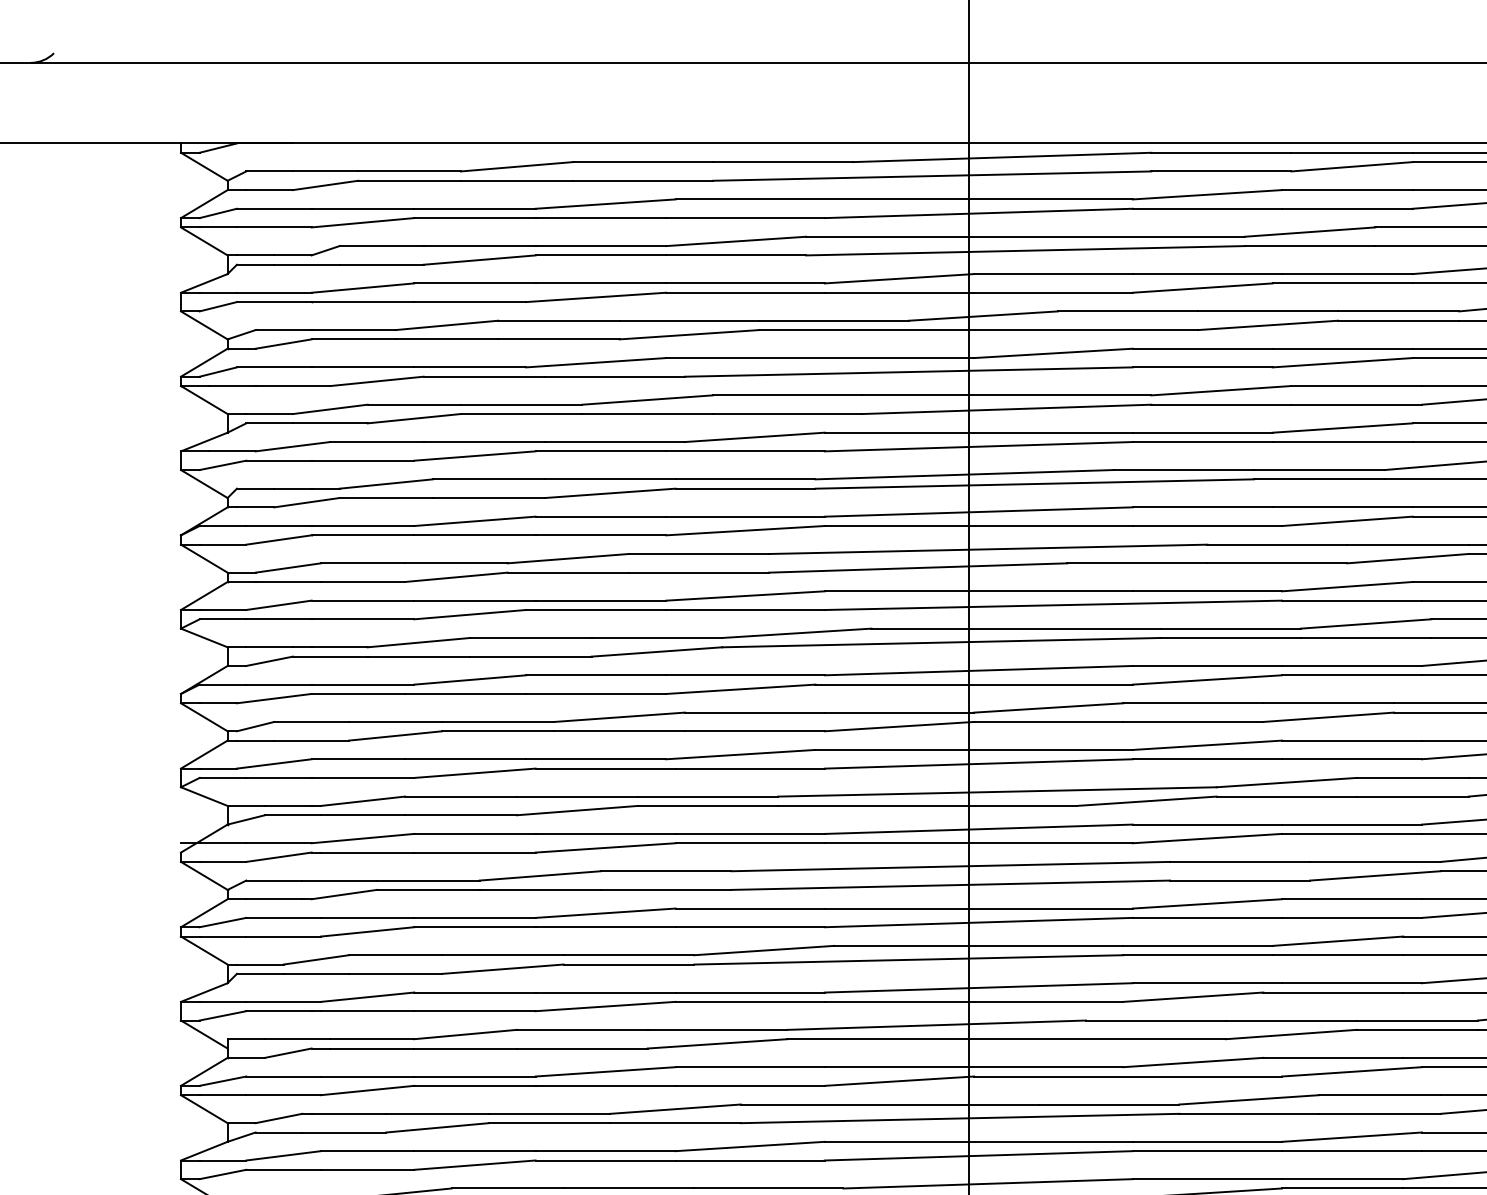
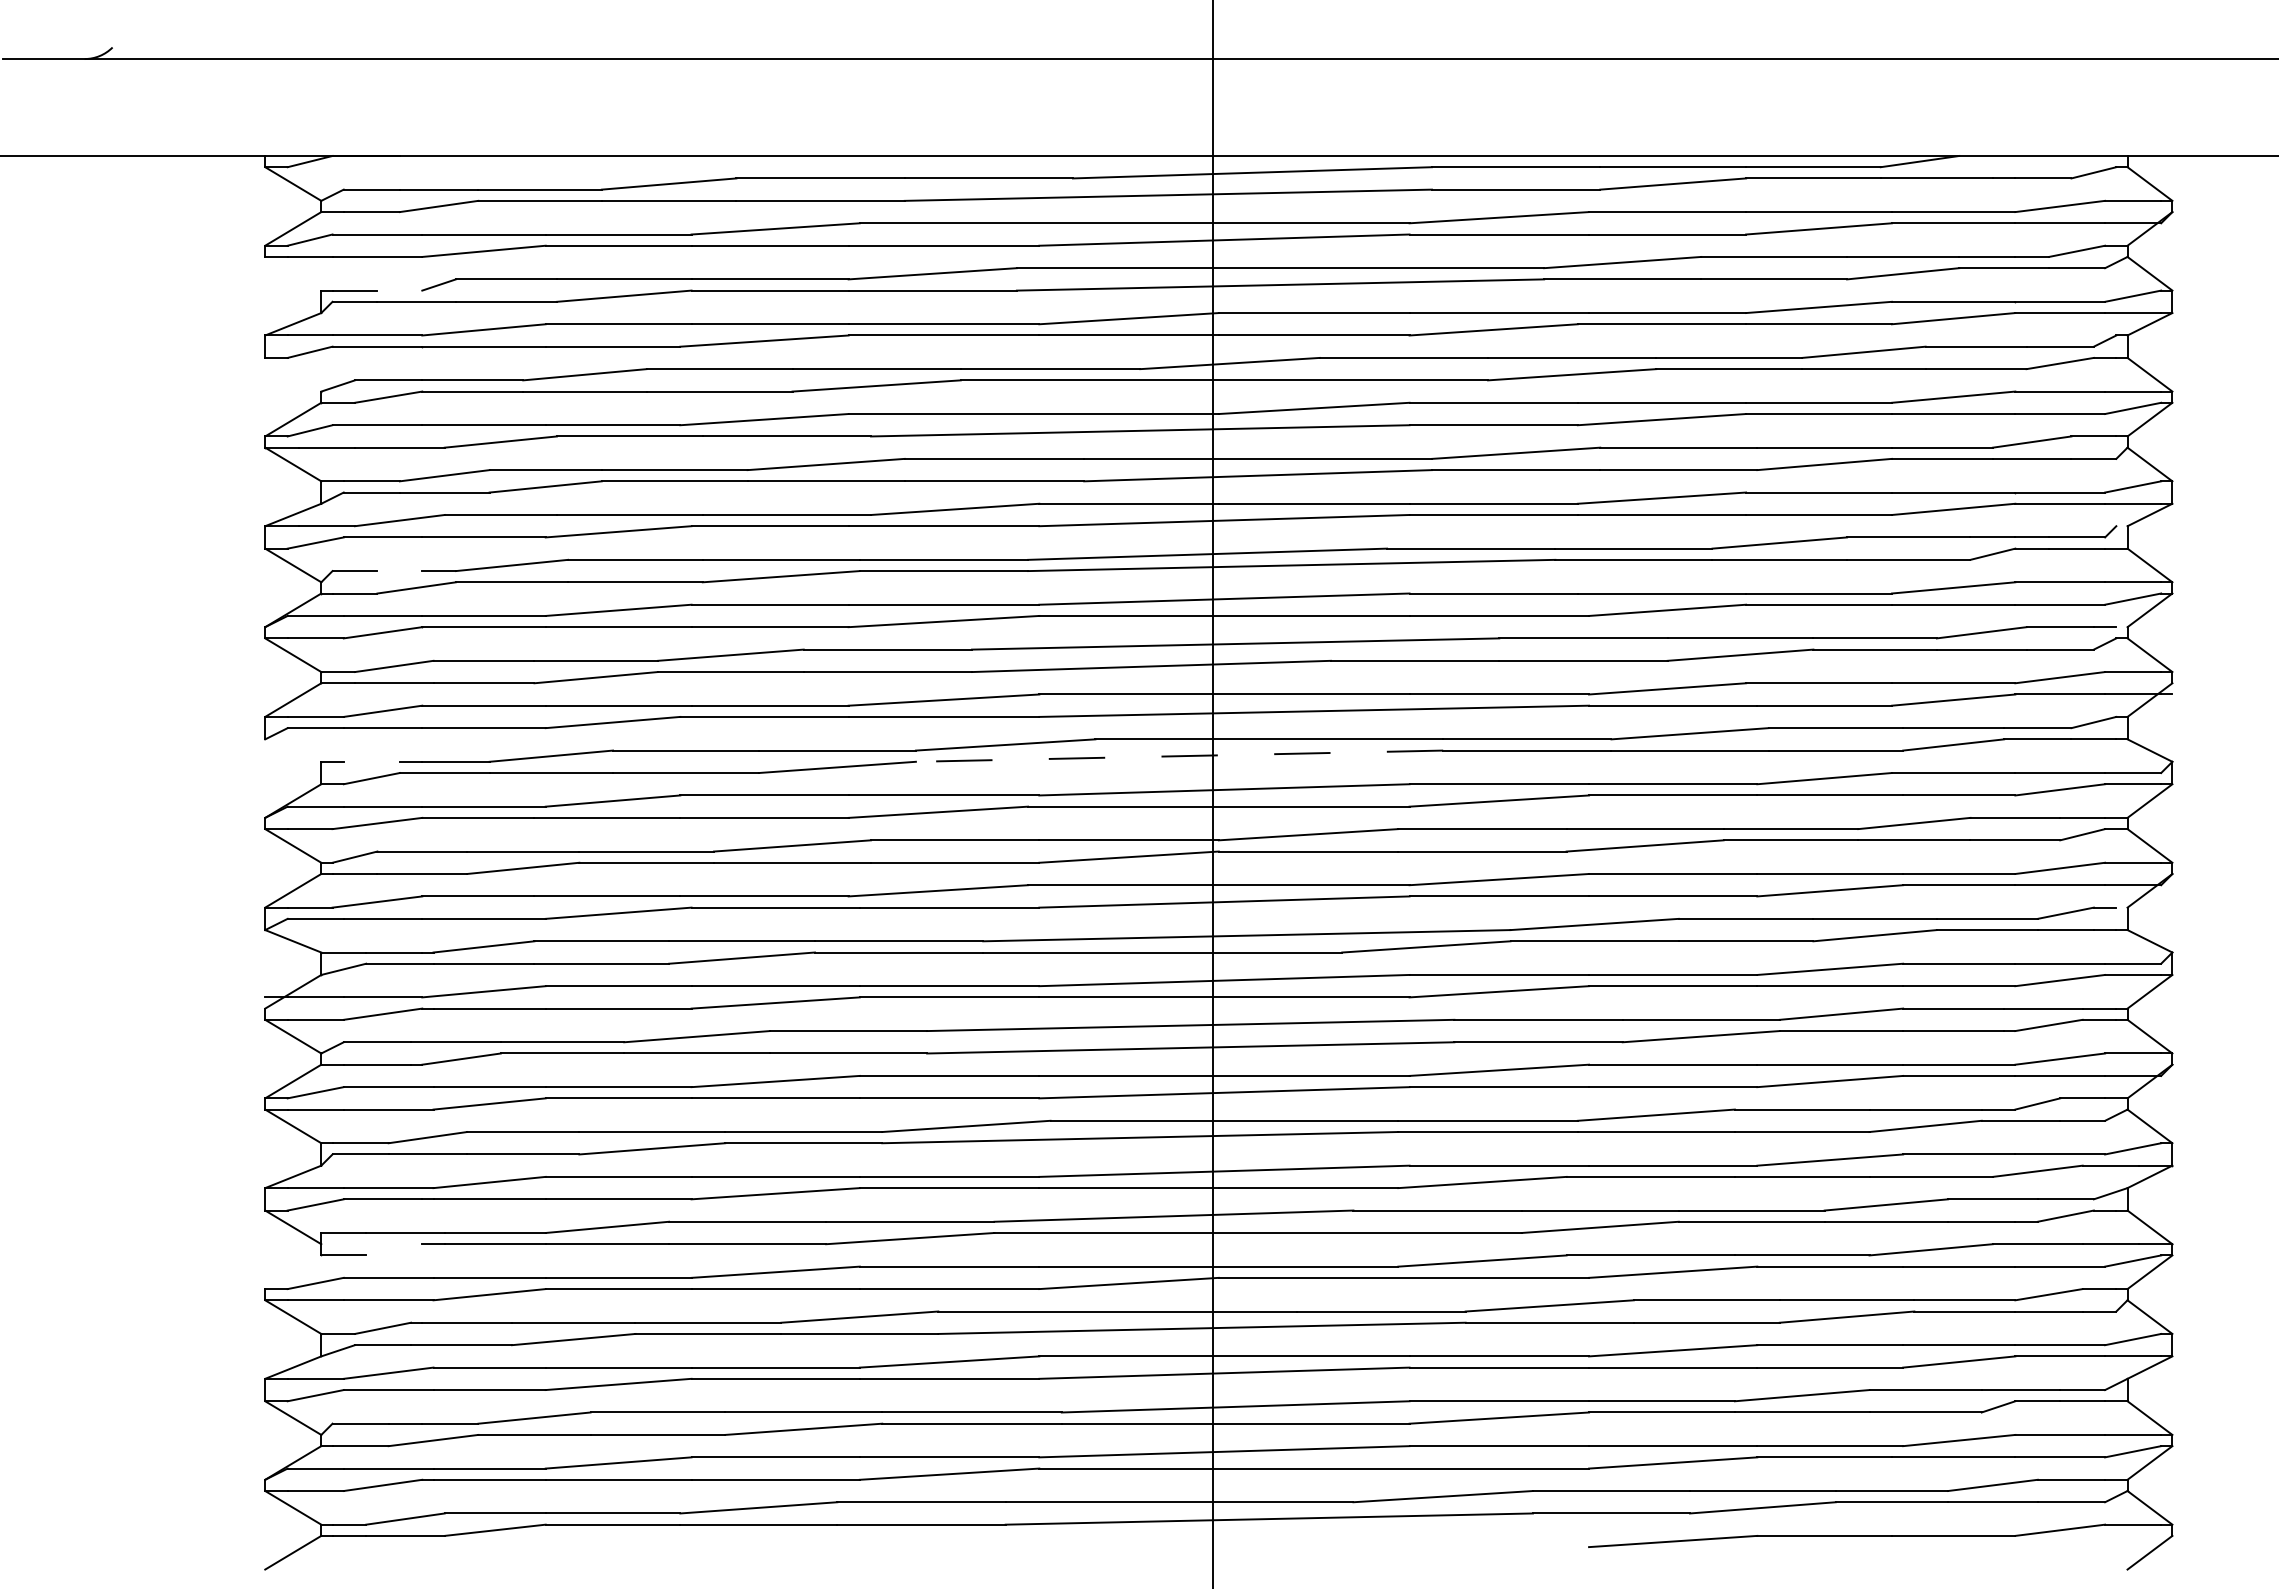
line: (204, 241) -> (293, 273), removed
line: (292, 255) -> (399, 290), removed
line: (204, 325) -> (293, 374), removed
line: (292, 489) -> (399, 571), removed
line: (204, 637) -> (293, 750), removed
line: (941, 642) -> (1179, 756), solid -> dashed
line: (269, 647) -> (371, 761), removed
line: (288, 1052) -> (394, 1249), removed
line: (204, 1072) -> (293, 1272), removed

